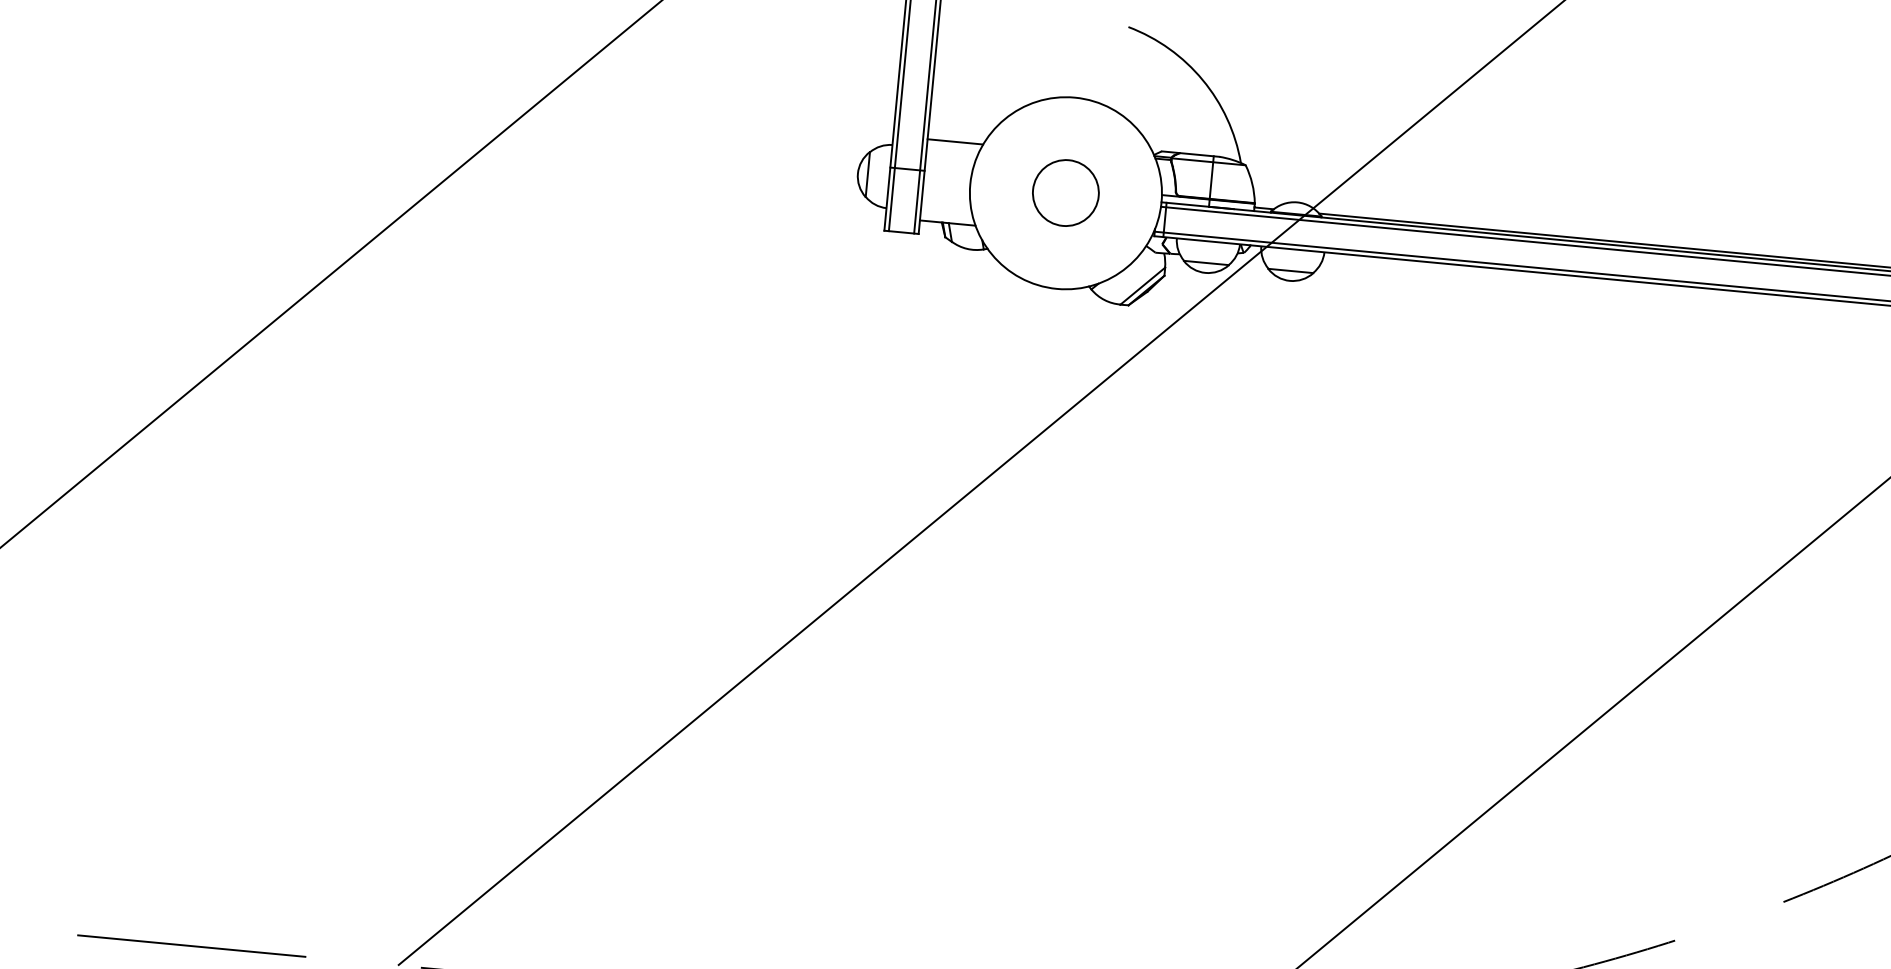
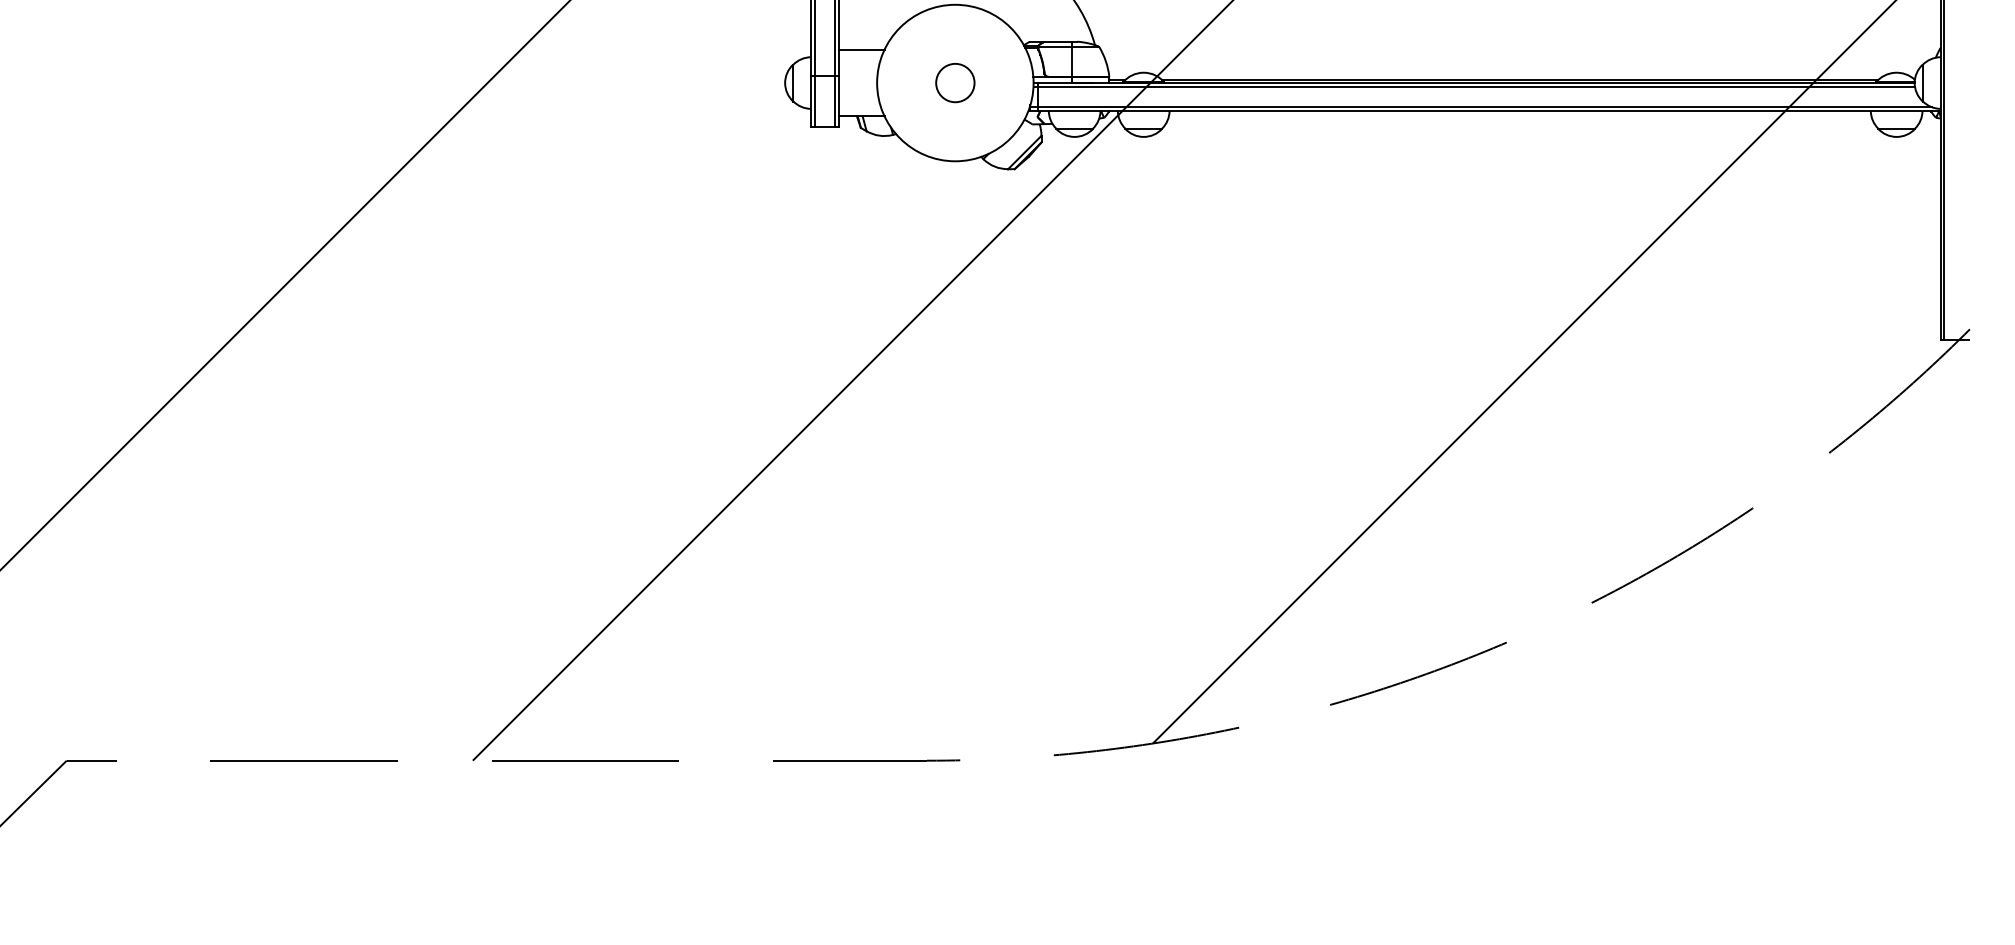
circle: (1066, 193) -> (955, 83), size x0.71

